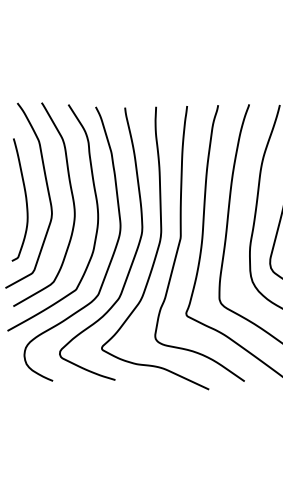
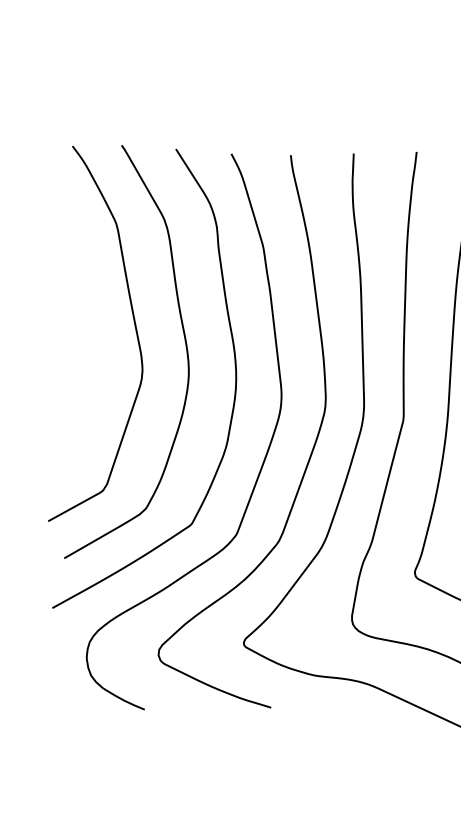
curve: (25, 199) -> (88, 341), removed

